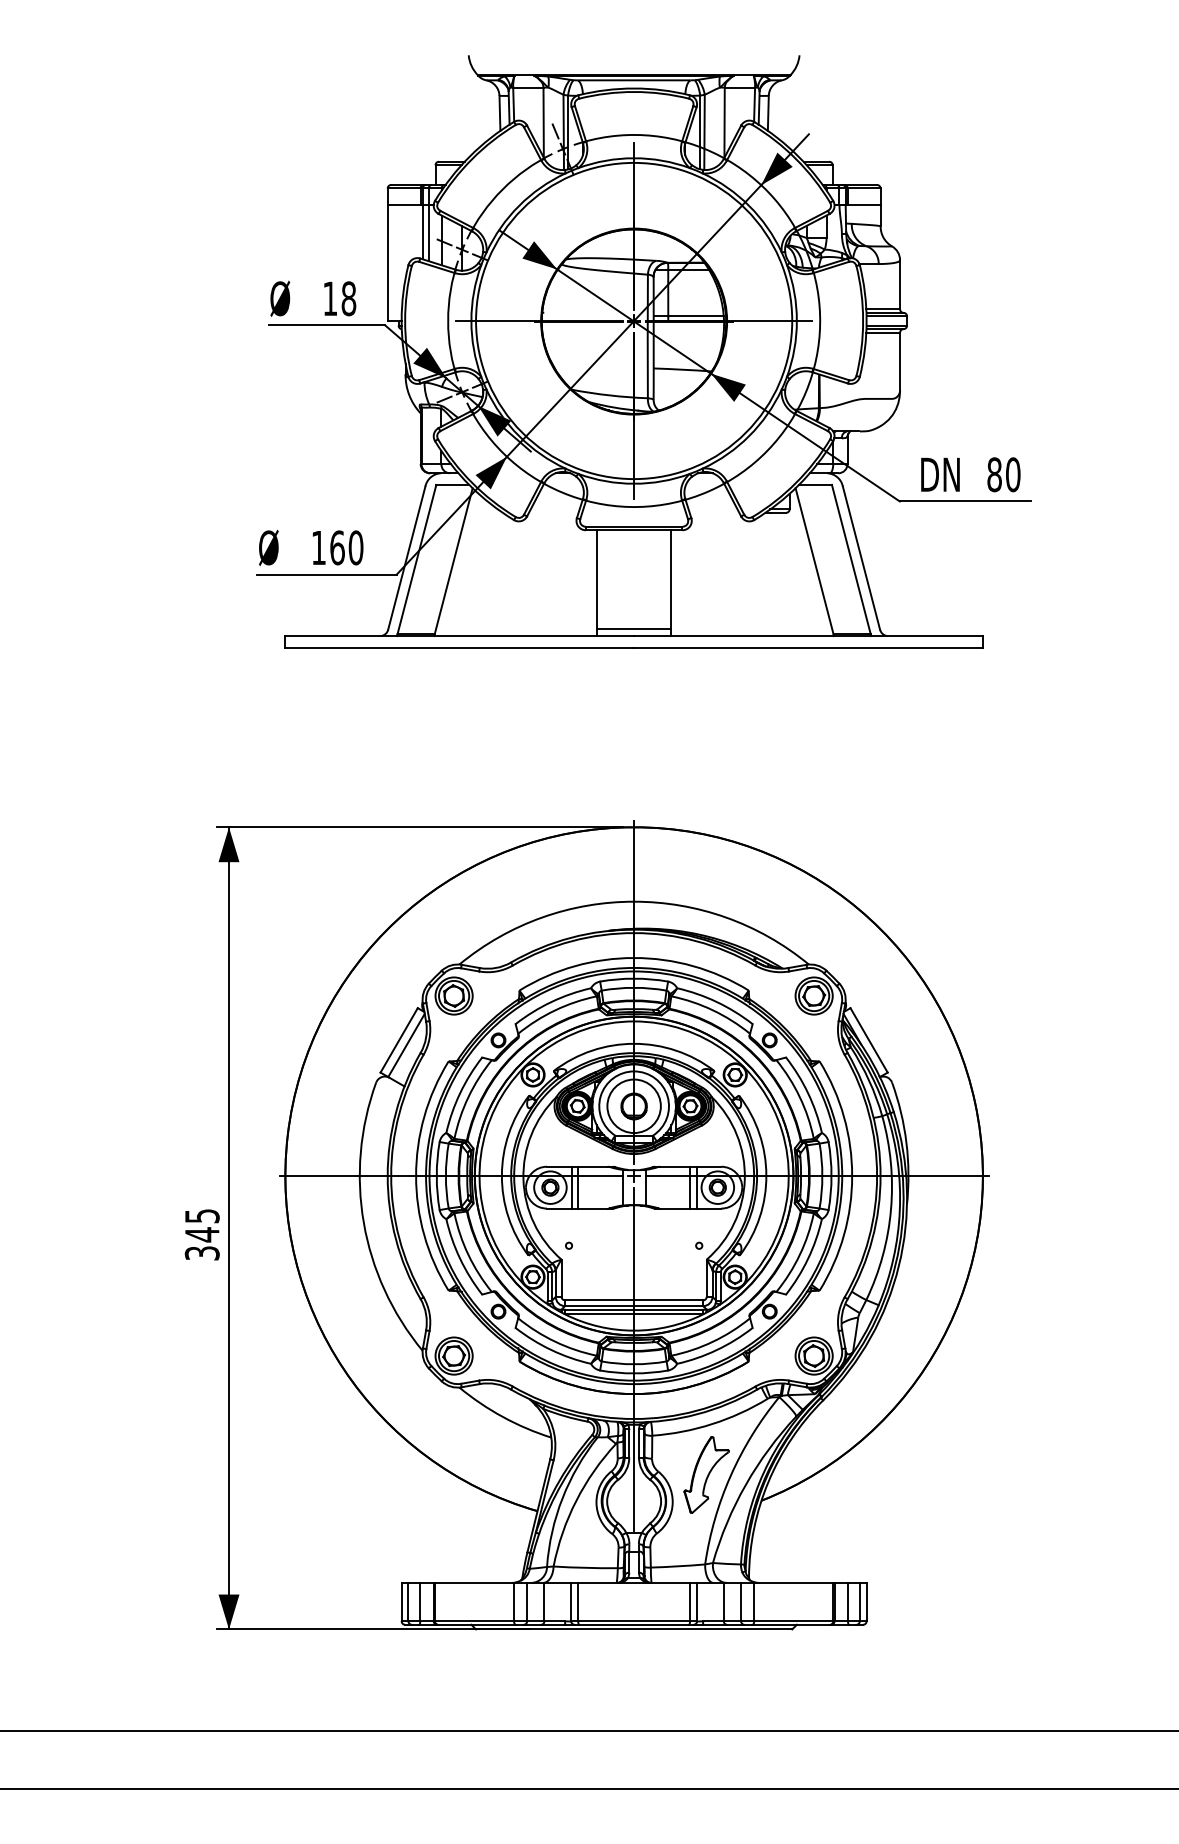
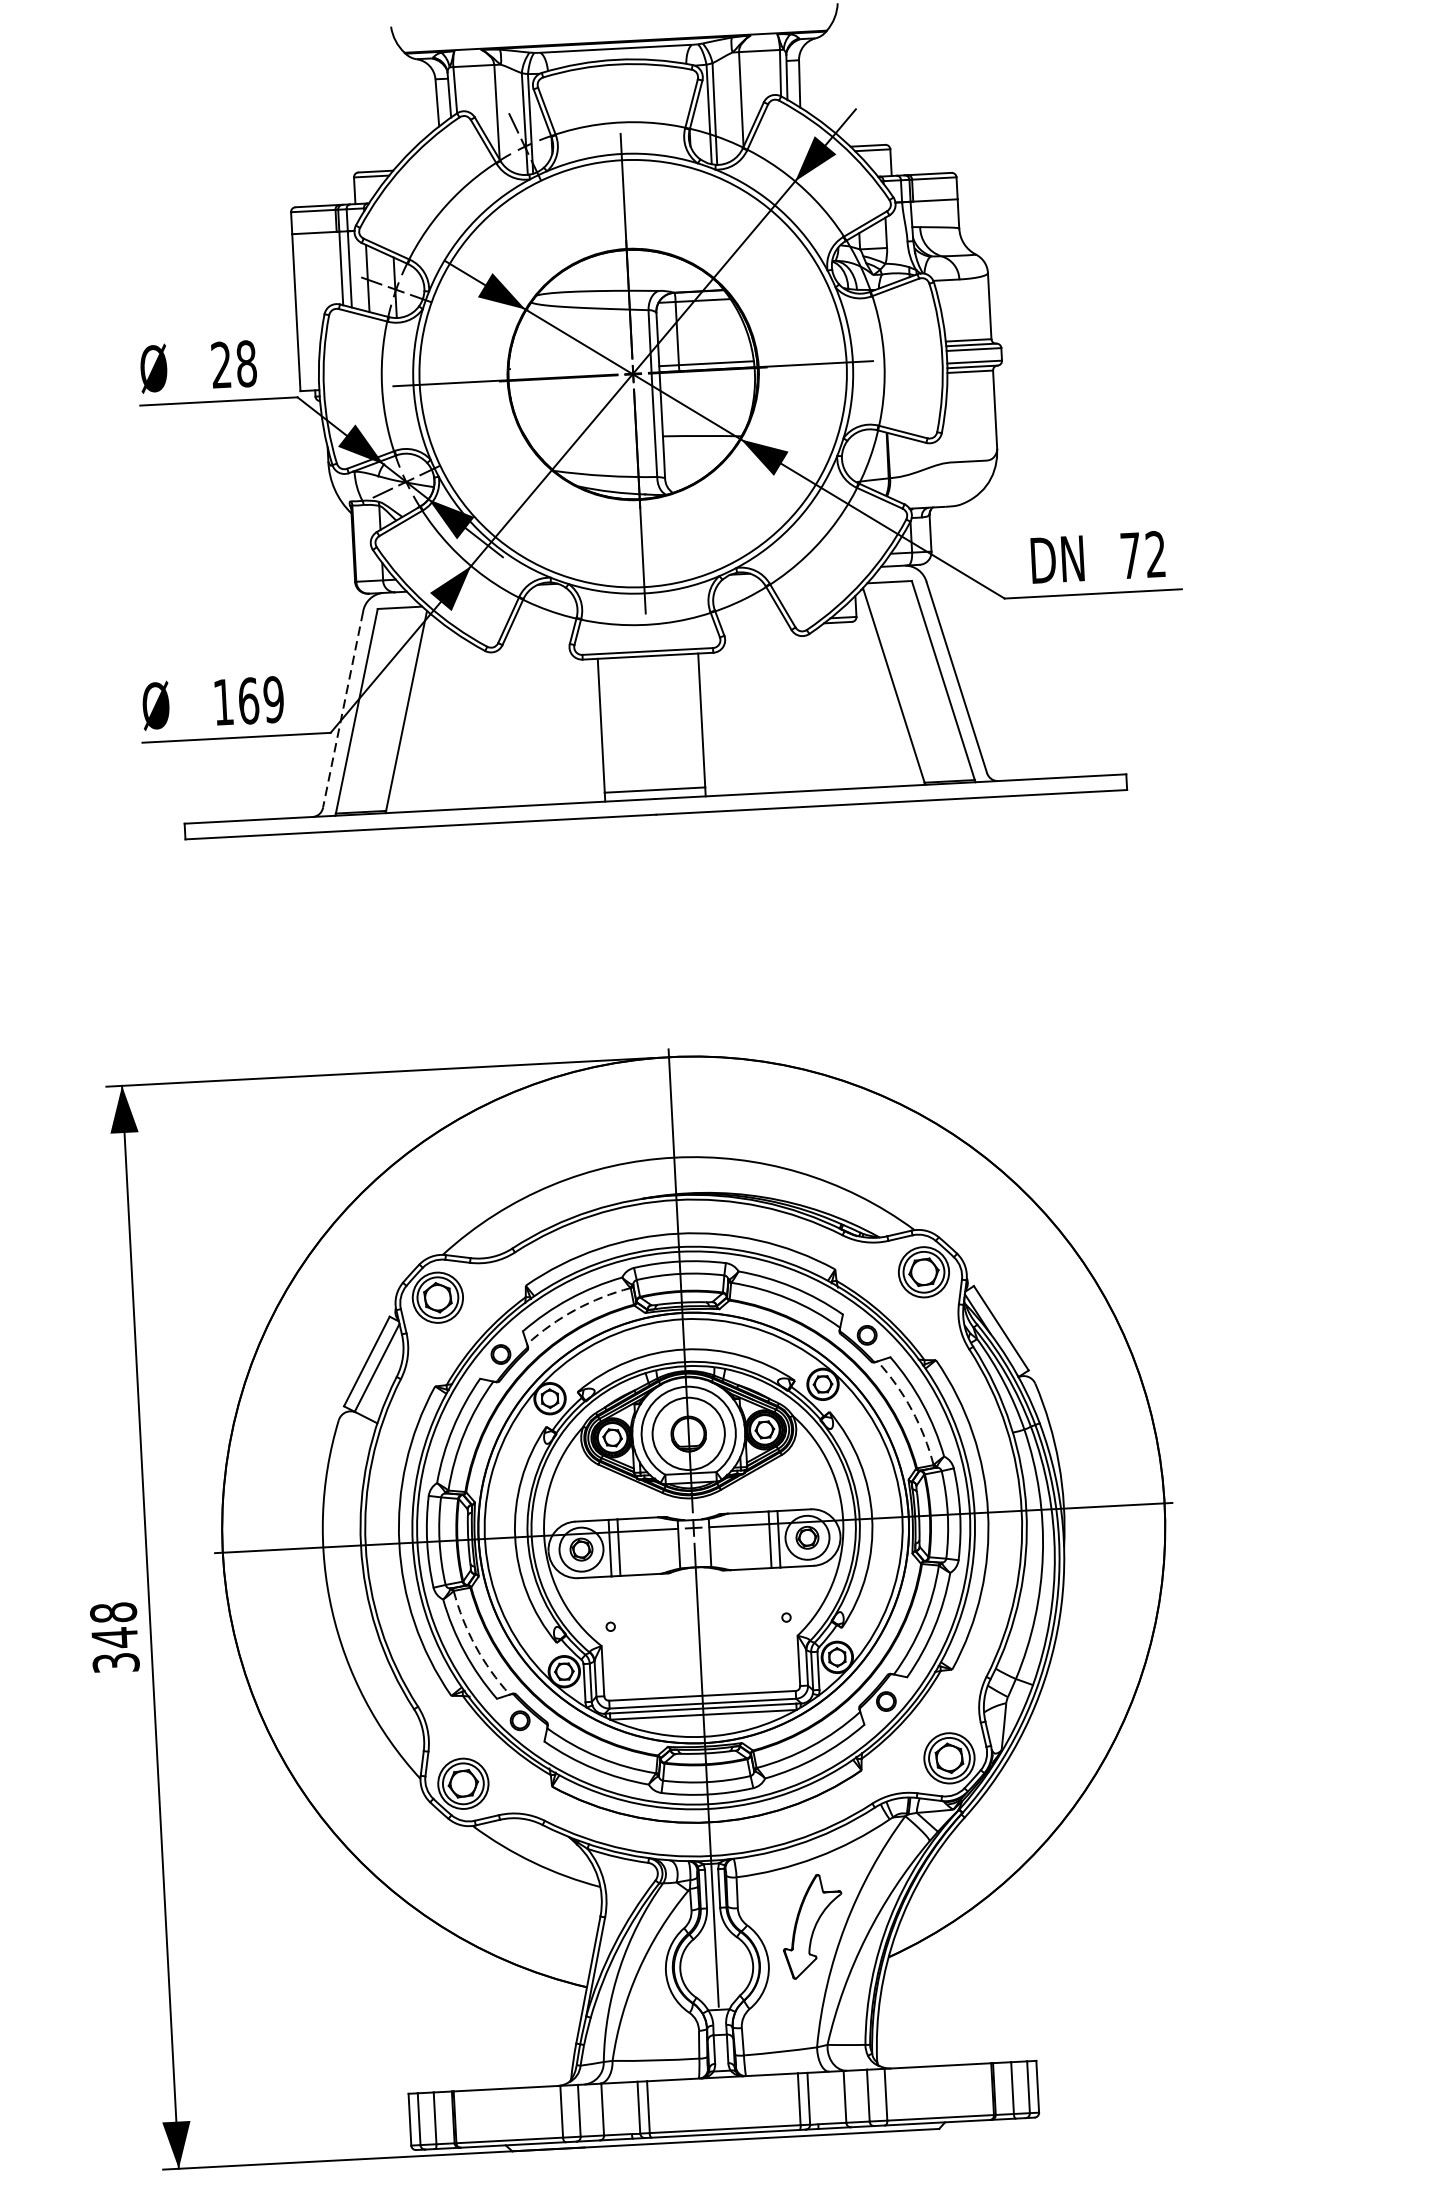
text: (329, 298) -> (220, 364), 18 -> 28
text: (1003, 474) -> (1142, 554), 80 -> 72
text: (355, 547) -> (273, 699), 160 -> 169
line: (406, 557) -> (342, 709), solid -> dashed
arc: (555, 1010) -> (575, 1310), solid -> dashed
arc: (799, 1097) -> (911, 1410), solid -> dashed
text: (201, 1215) -> (112, 1611), 345 -> 348
arc: (468, 1254) -> (475, 1645), solid -> dashed

